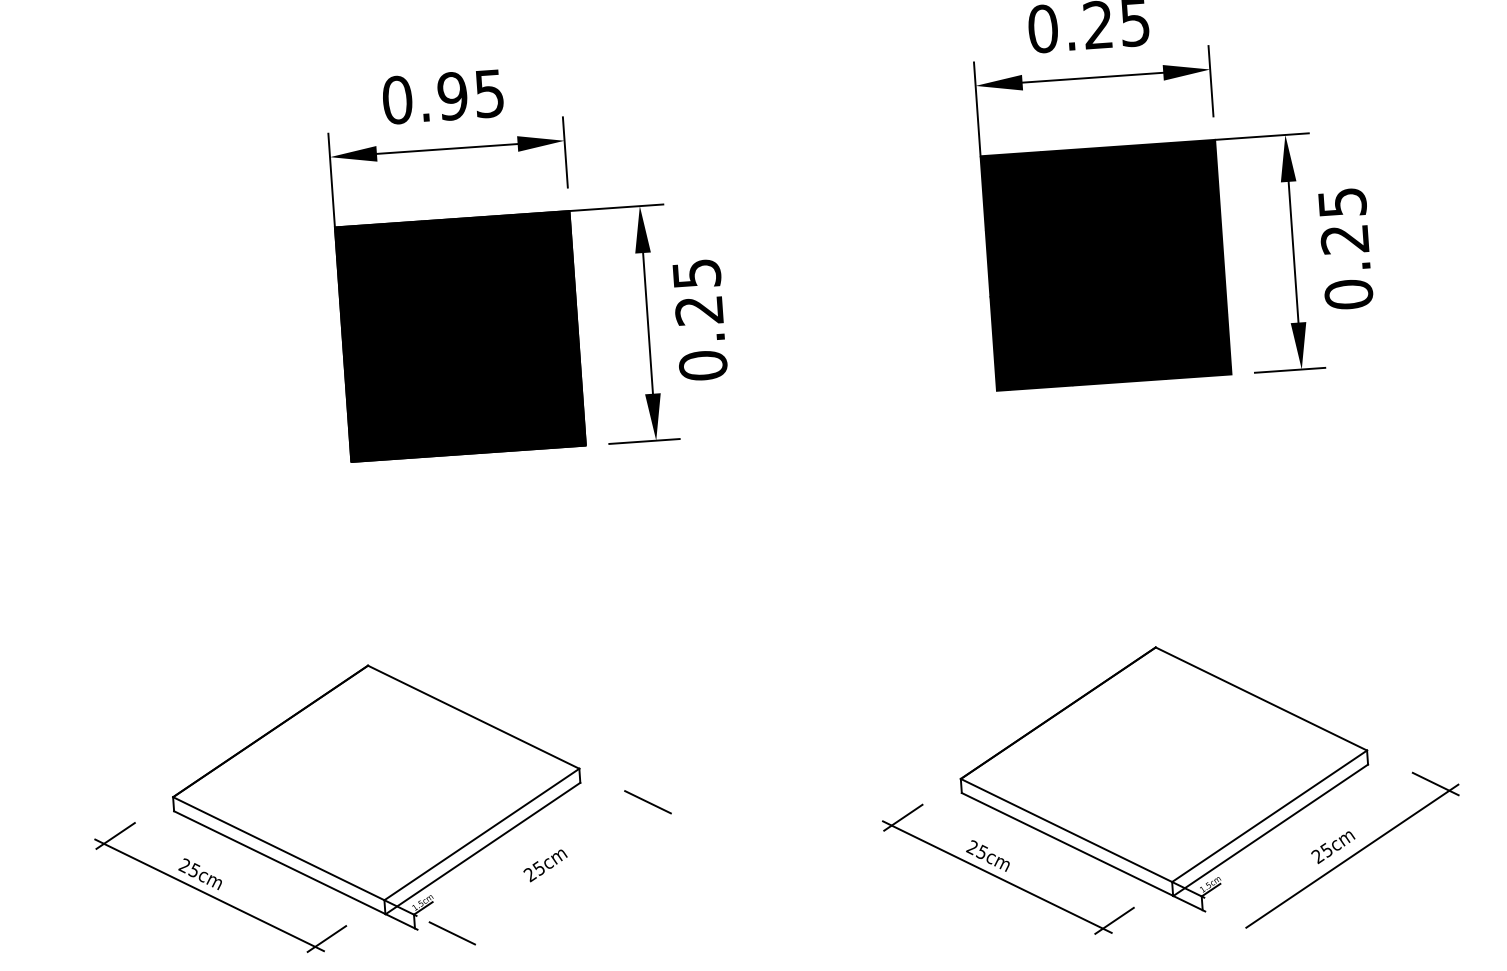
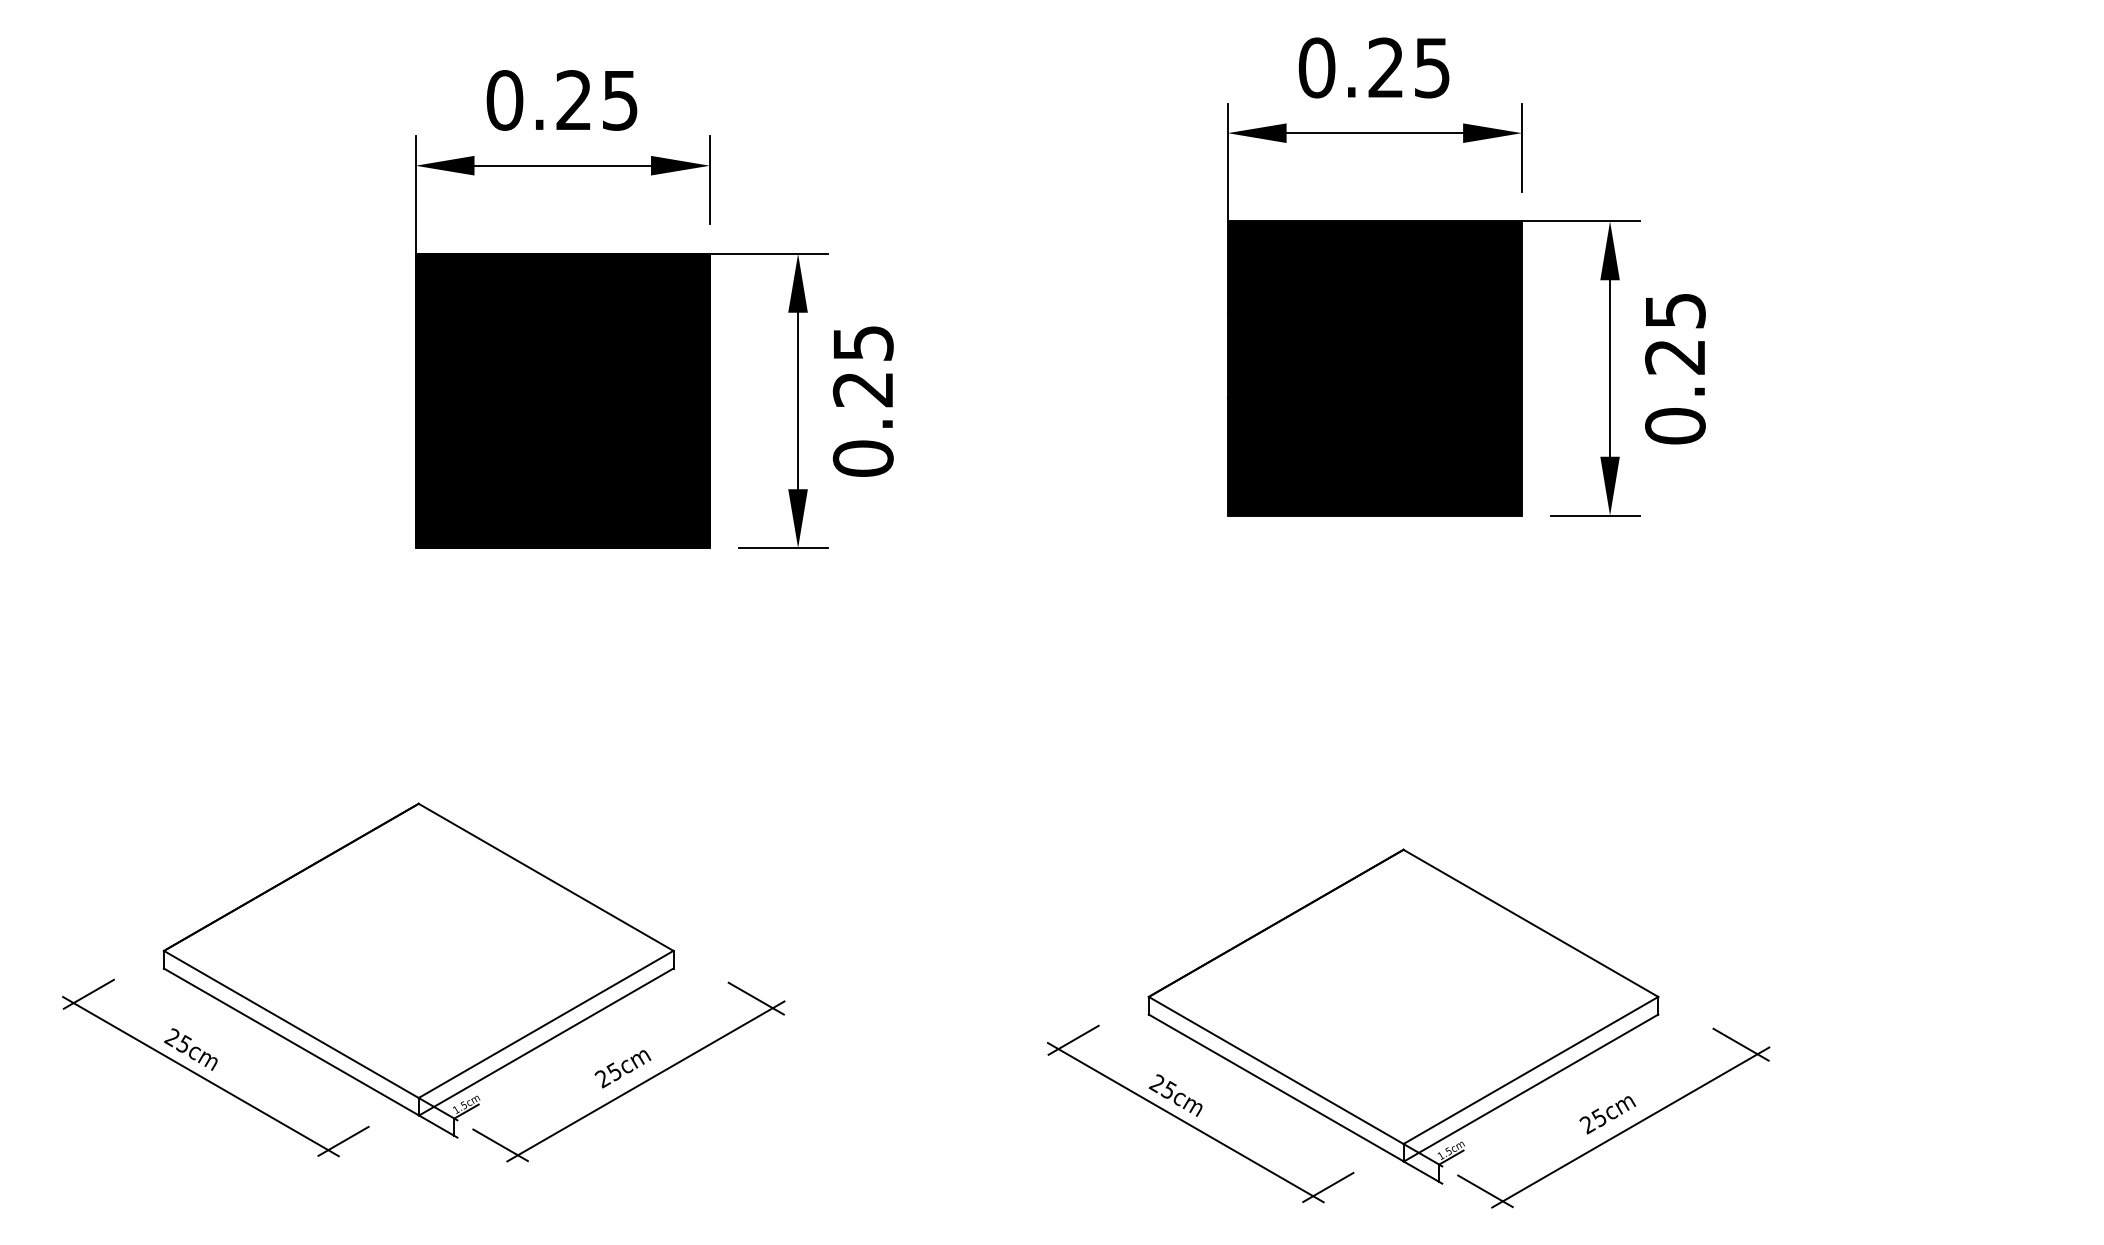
text: (452, 96) -> (573, 100), 0.95 -> 0.25
line: (564, 874) -> (645, 1081), added
line: (1240, 915) -> (1485, 1191), added

